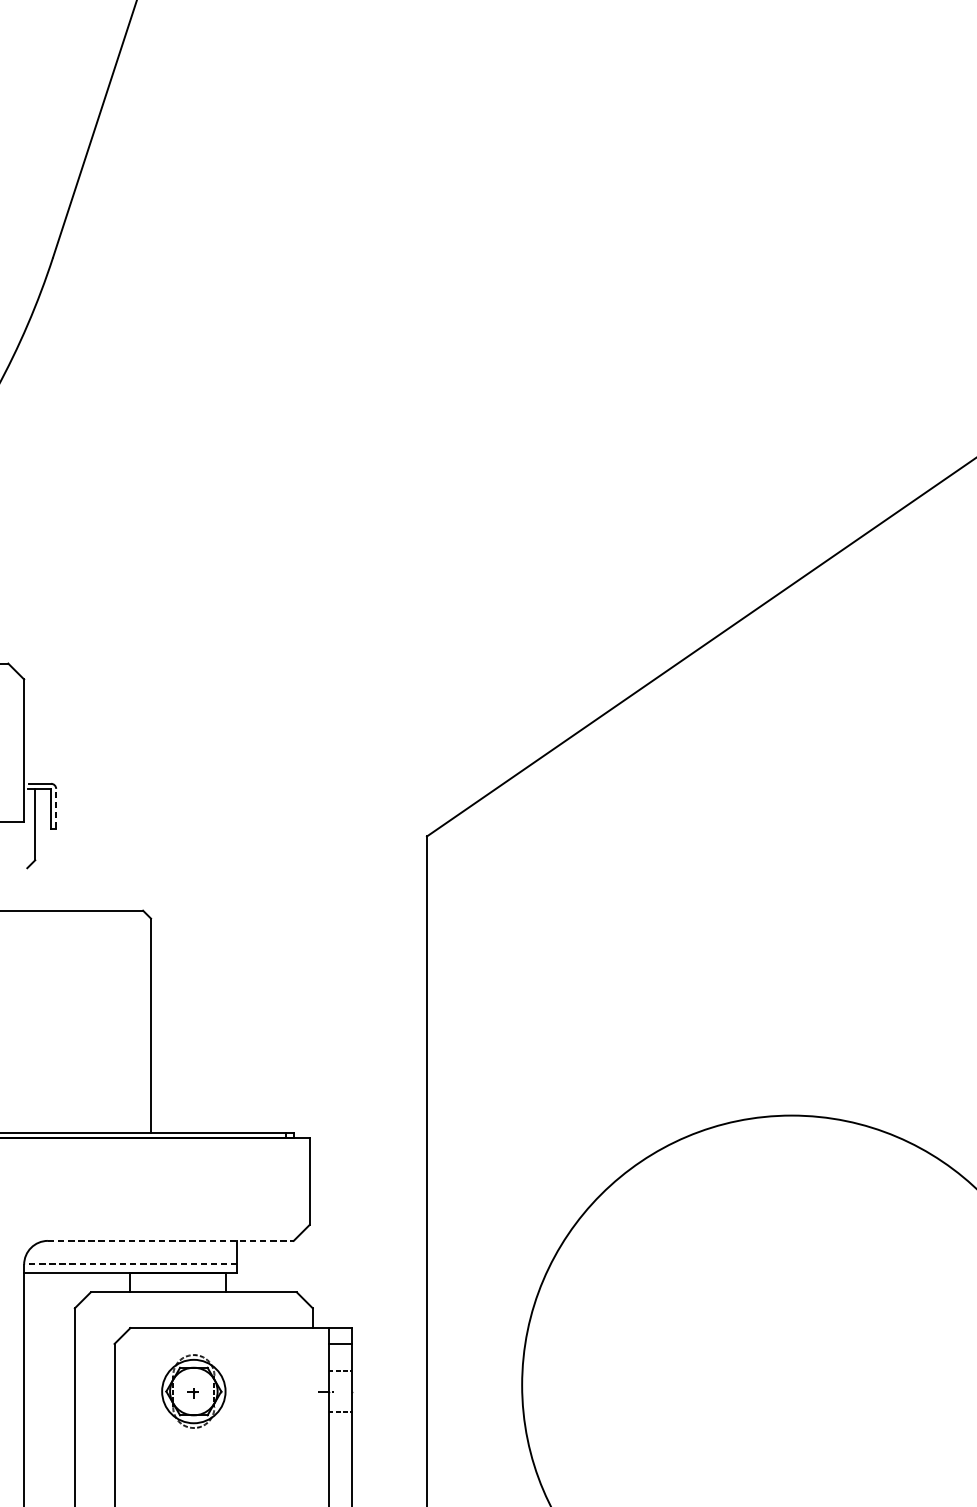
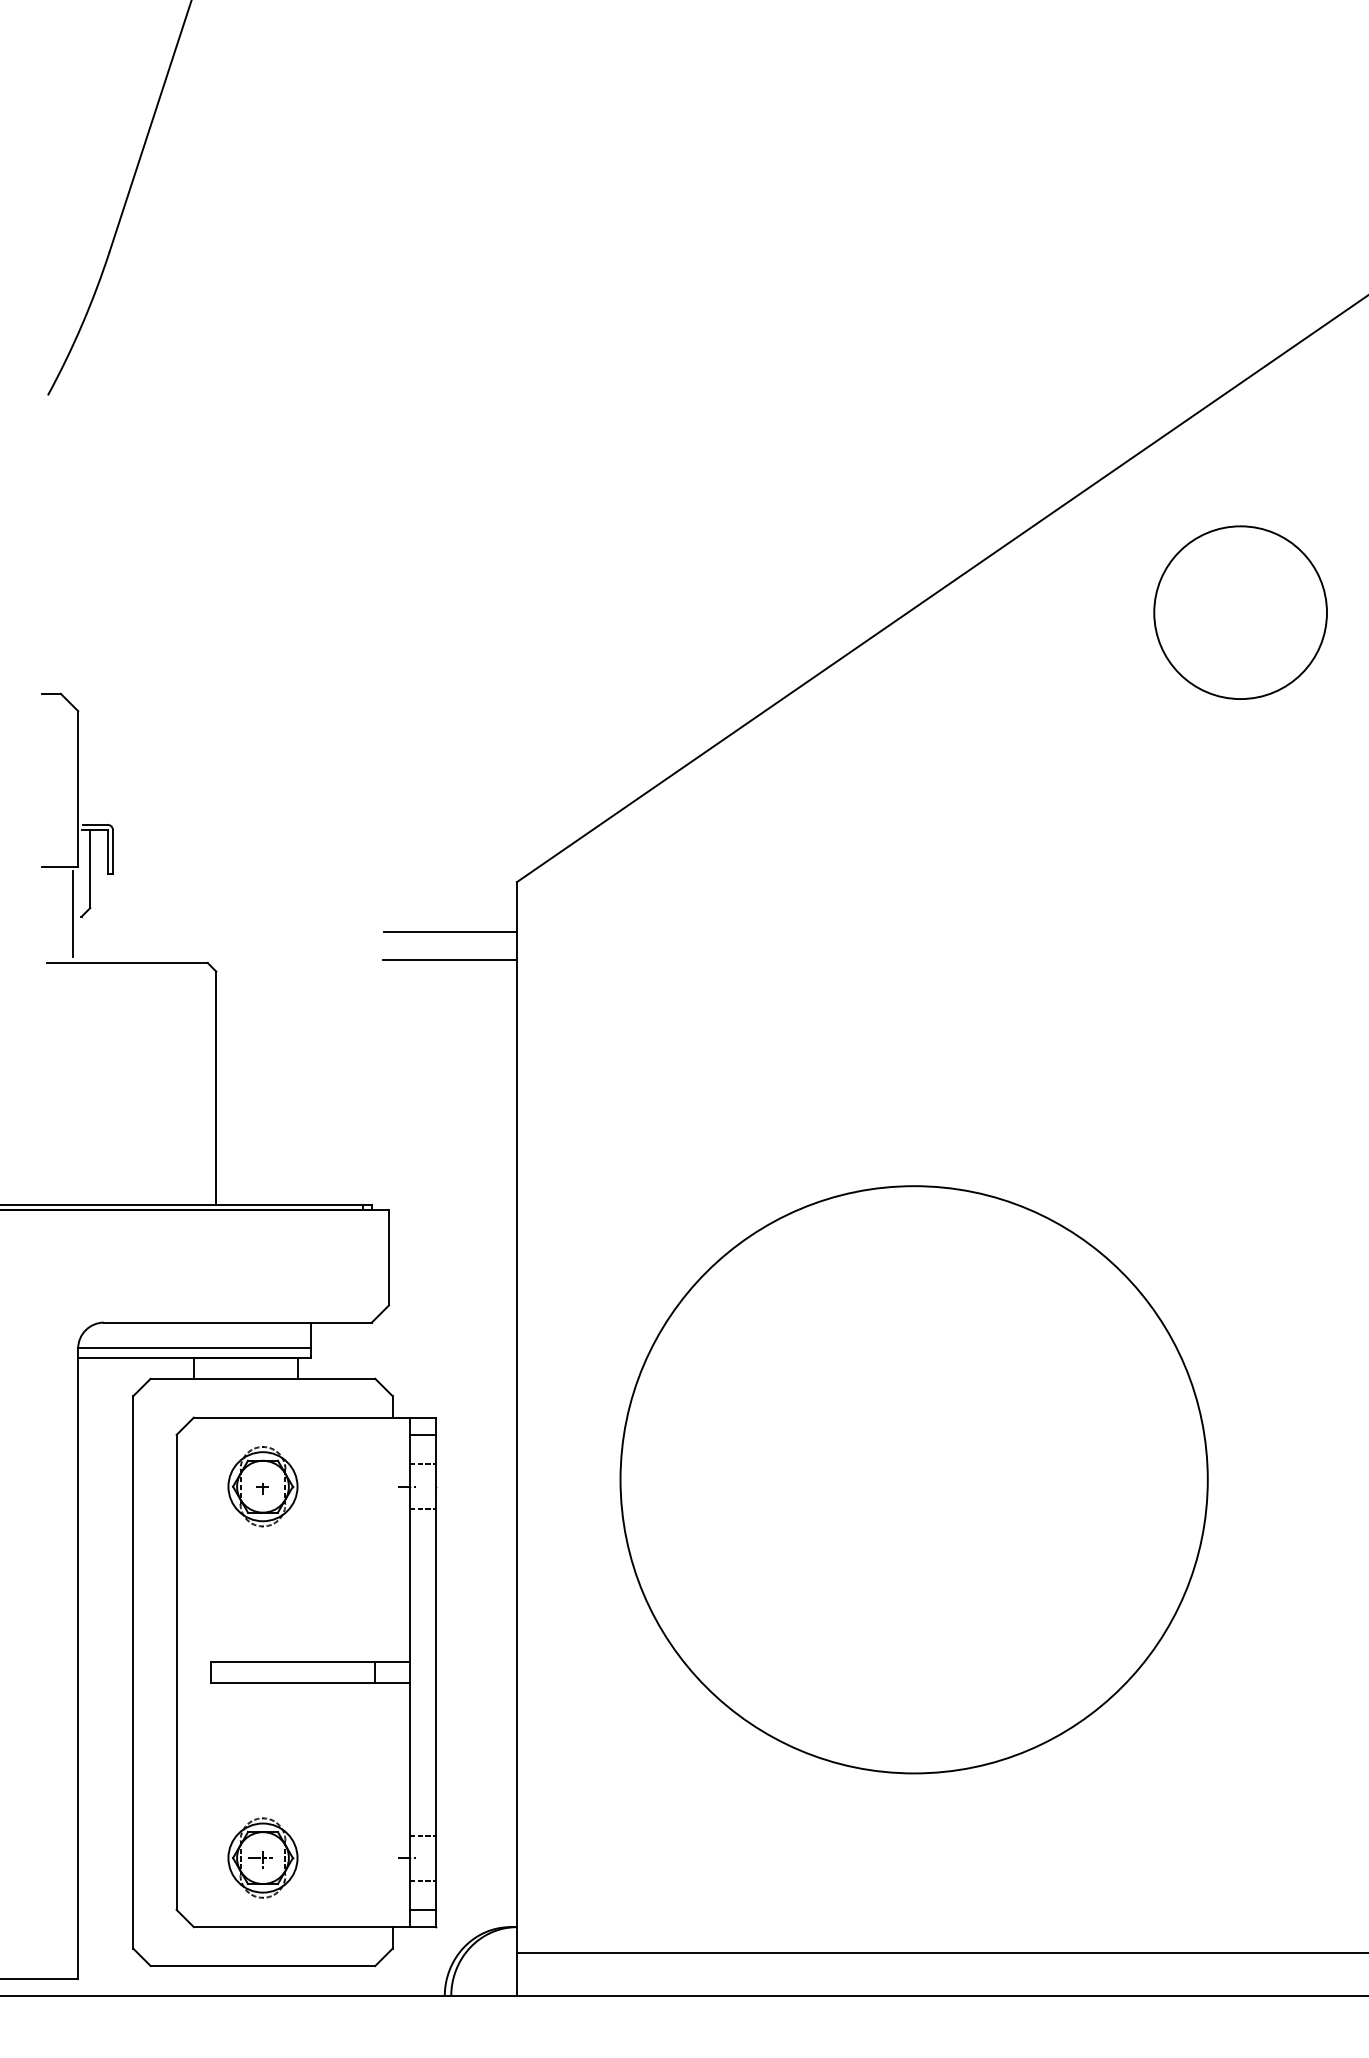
line: (56, 808) -> (113, 851), dashed -> solid
line: (19, 865) -> (73, 913), added
line: (365, 882) -> (449, 932), added
line: (365, 907) -> (449, 959), added
line: (170, 1240) -> (237, 1322), dashed -> solid
line: (130, 1263) -> (193, 1347), dashed -> solid

